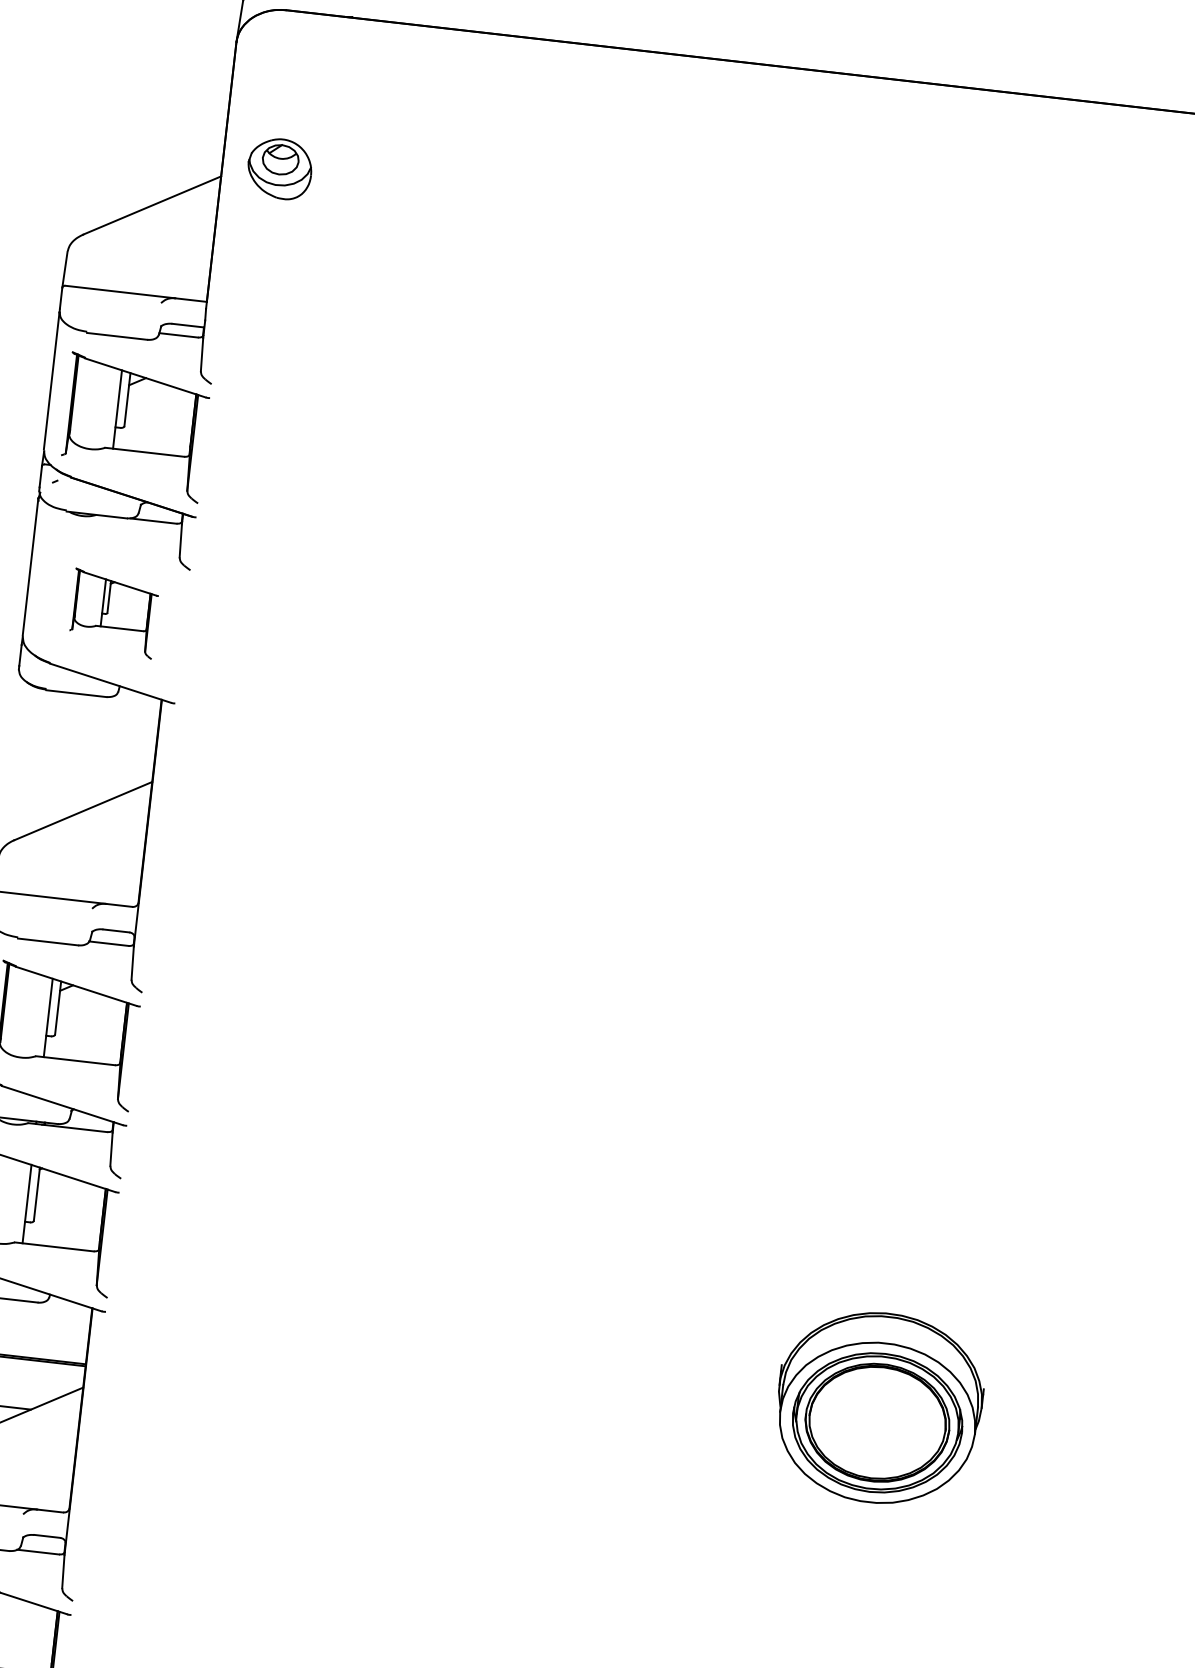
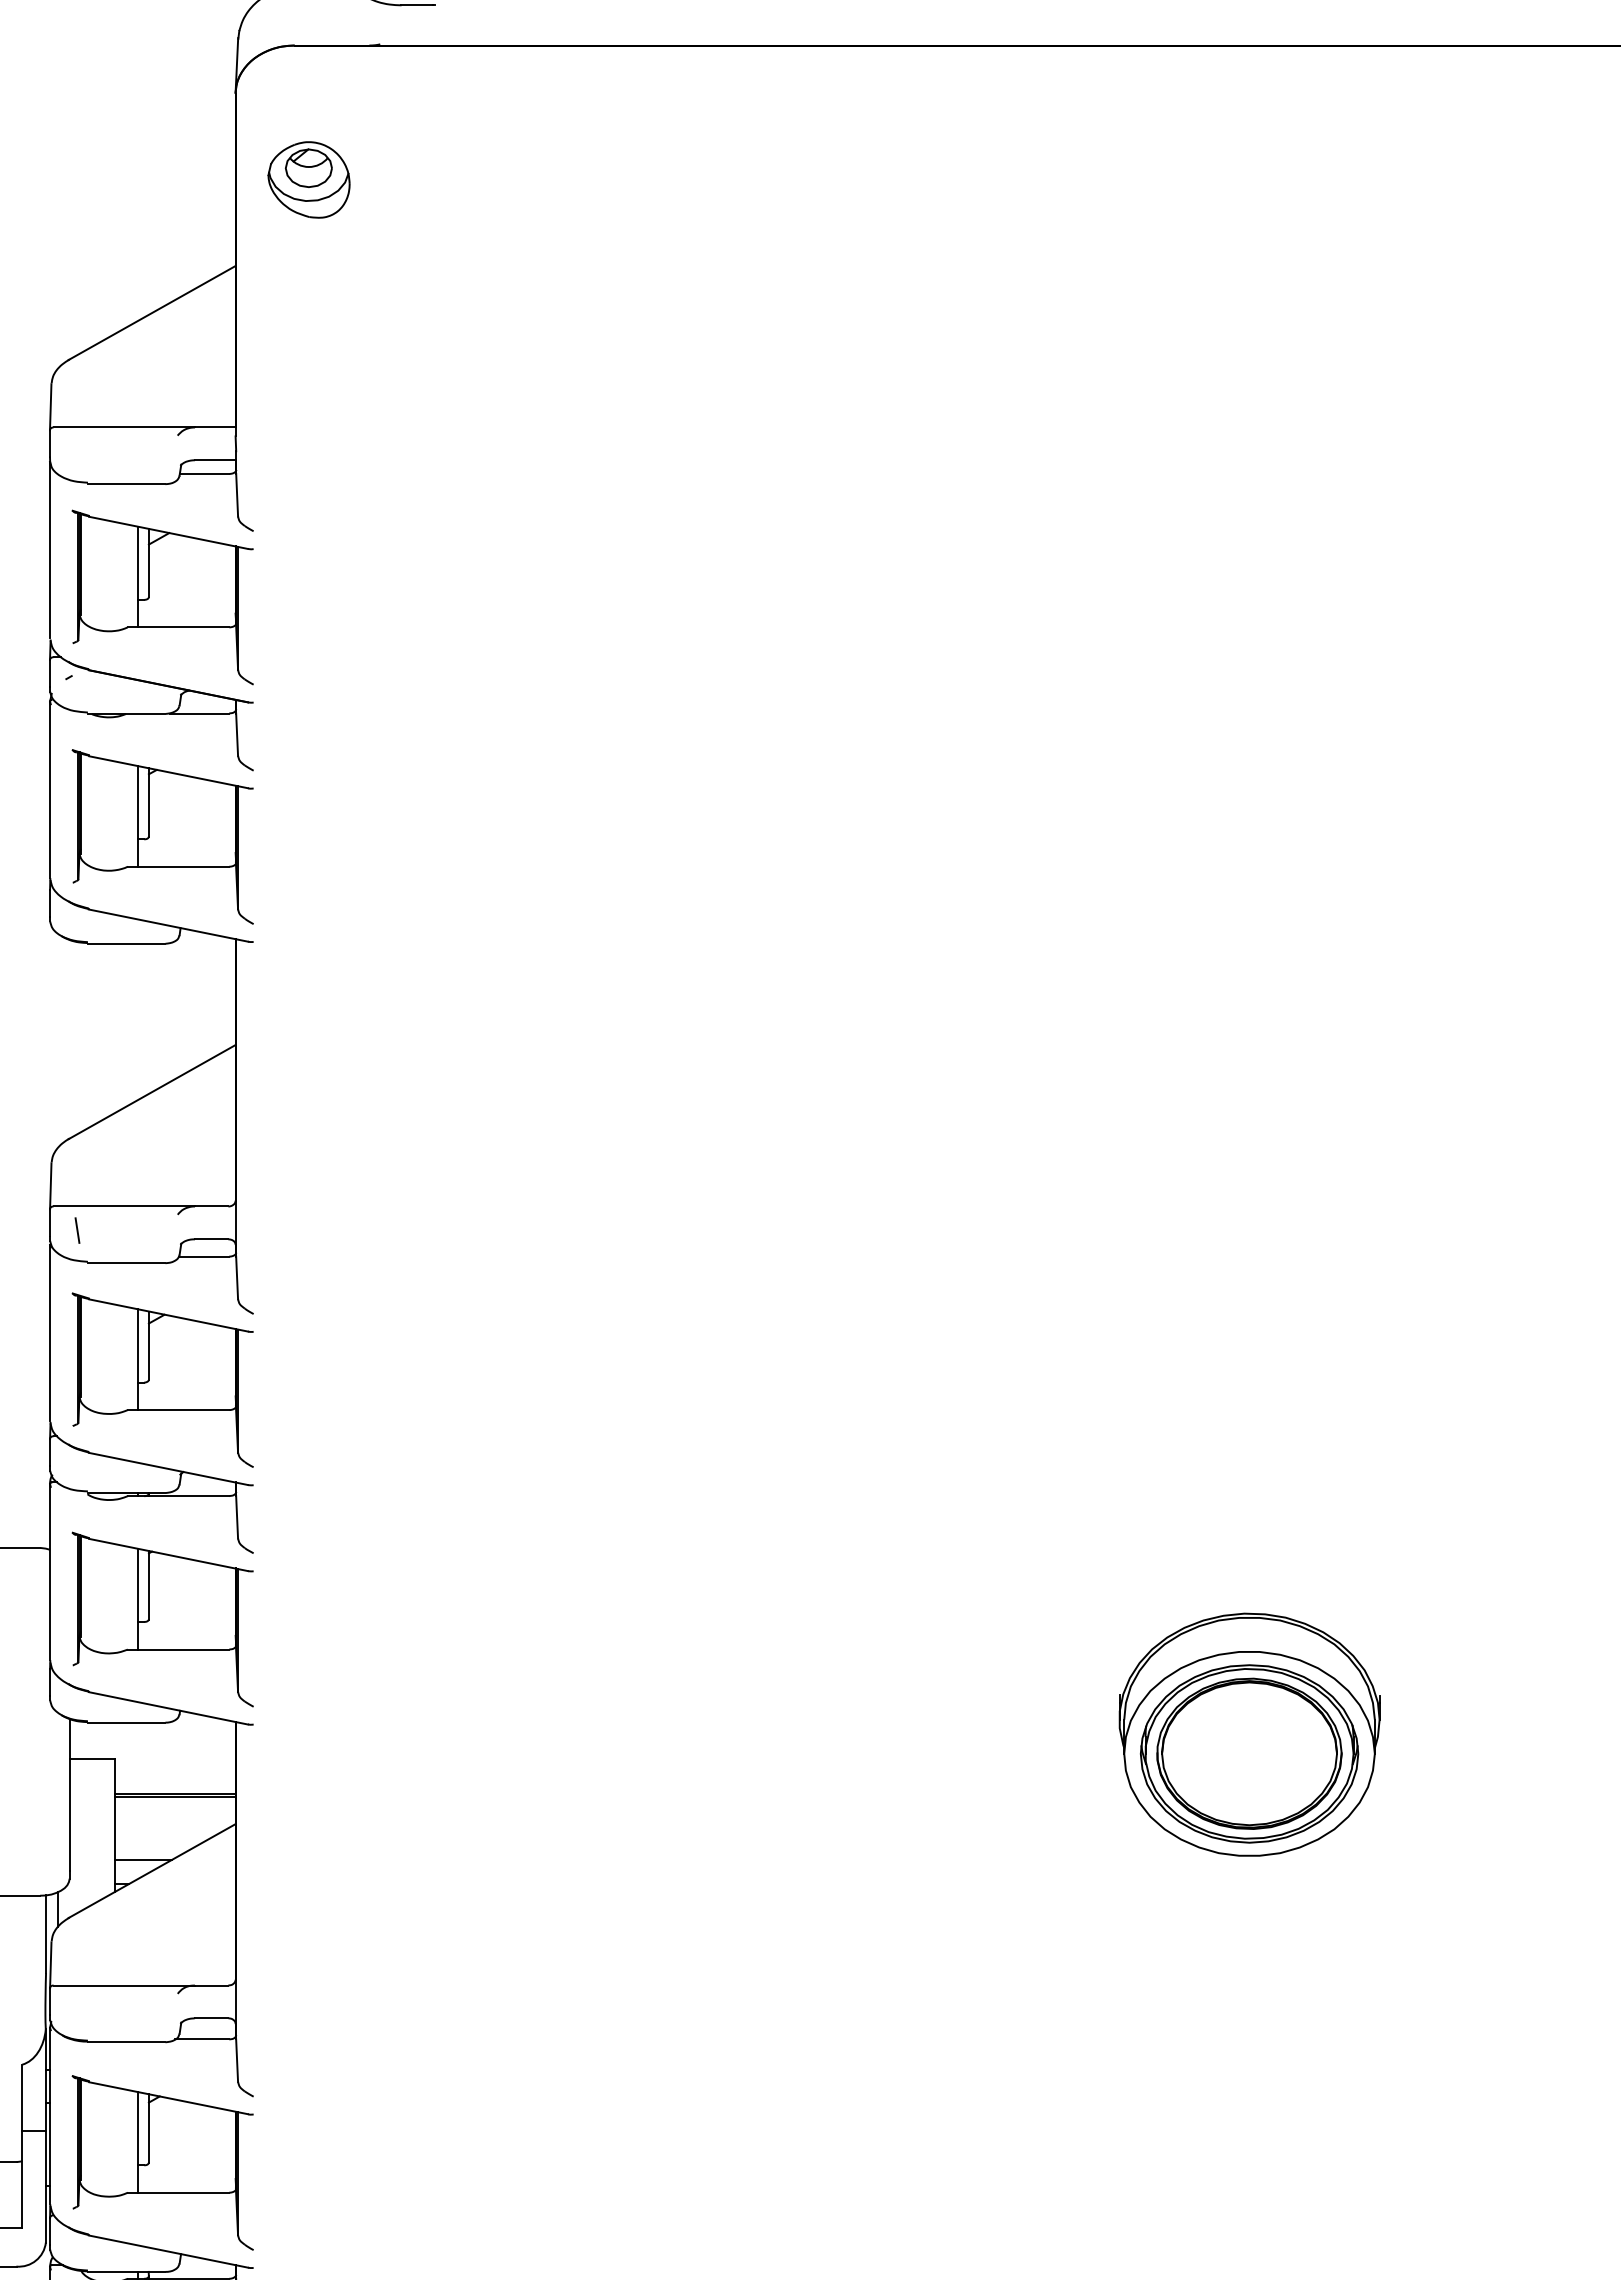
part: (279, 168) -> (308, 179), moved
part: (113, 613) -> (162, 836), size x1.67
line: (12, 912) -> (77, 1230), added

